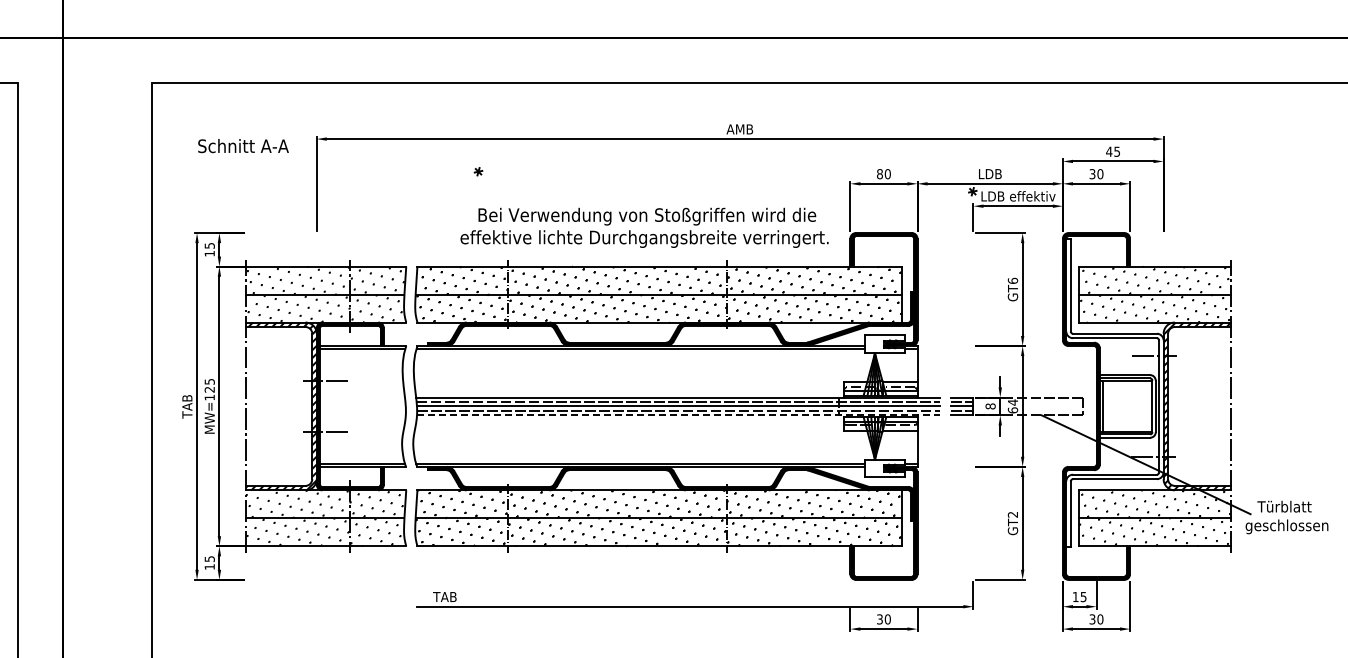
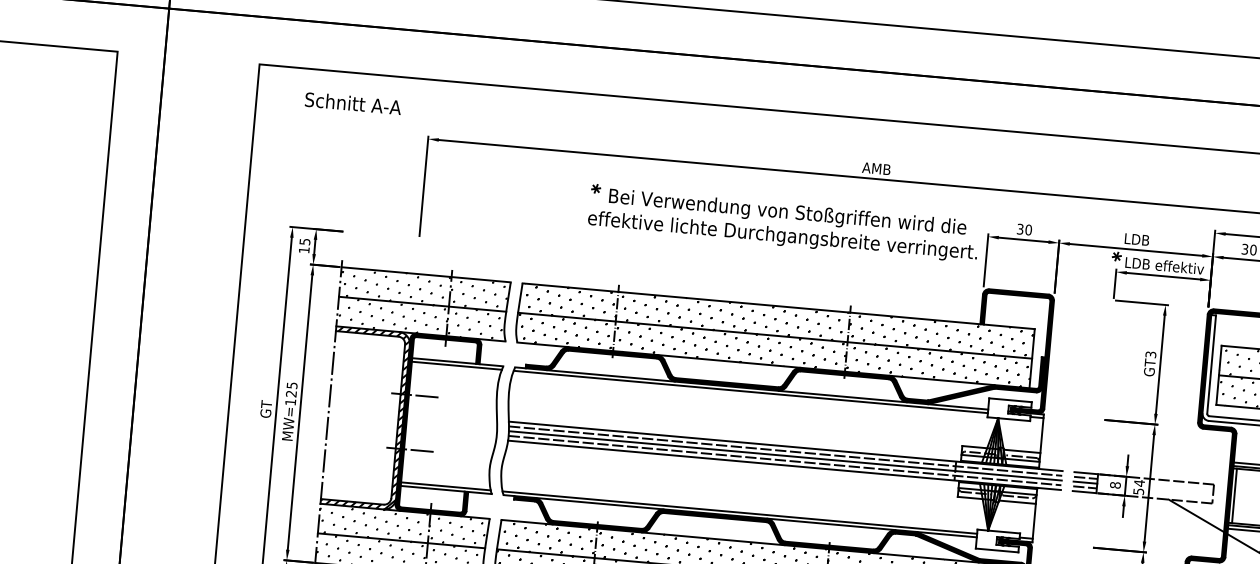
text: (243, 146) -> (353, 104), moved
text: (879, 174) -> (1019, 229), 80 -> 30
text: (644, 227) -> (783, 224), moved
text: (1012, 280) -> (1150, 354), GT6 -> GT3
text: (187, 406) -> (266, 409), TAB -> GT
text: (1012, 410) -> (1138, 491), 64 -> 54
line: (678, 415) -> (784, 465), dashed -> solid

